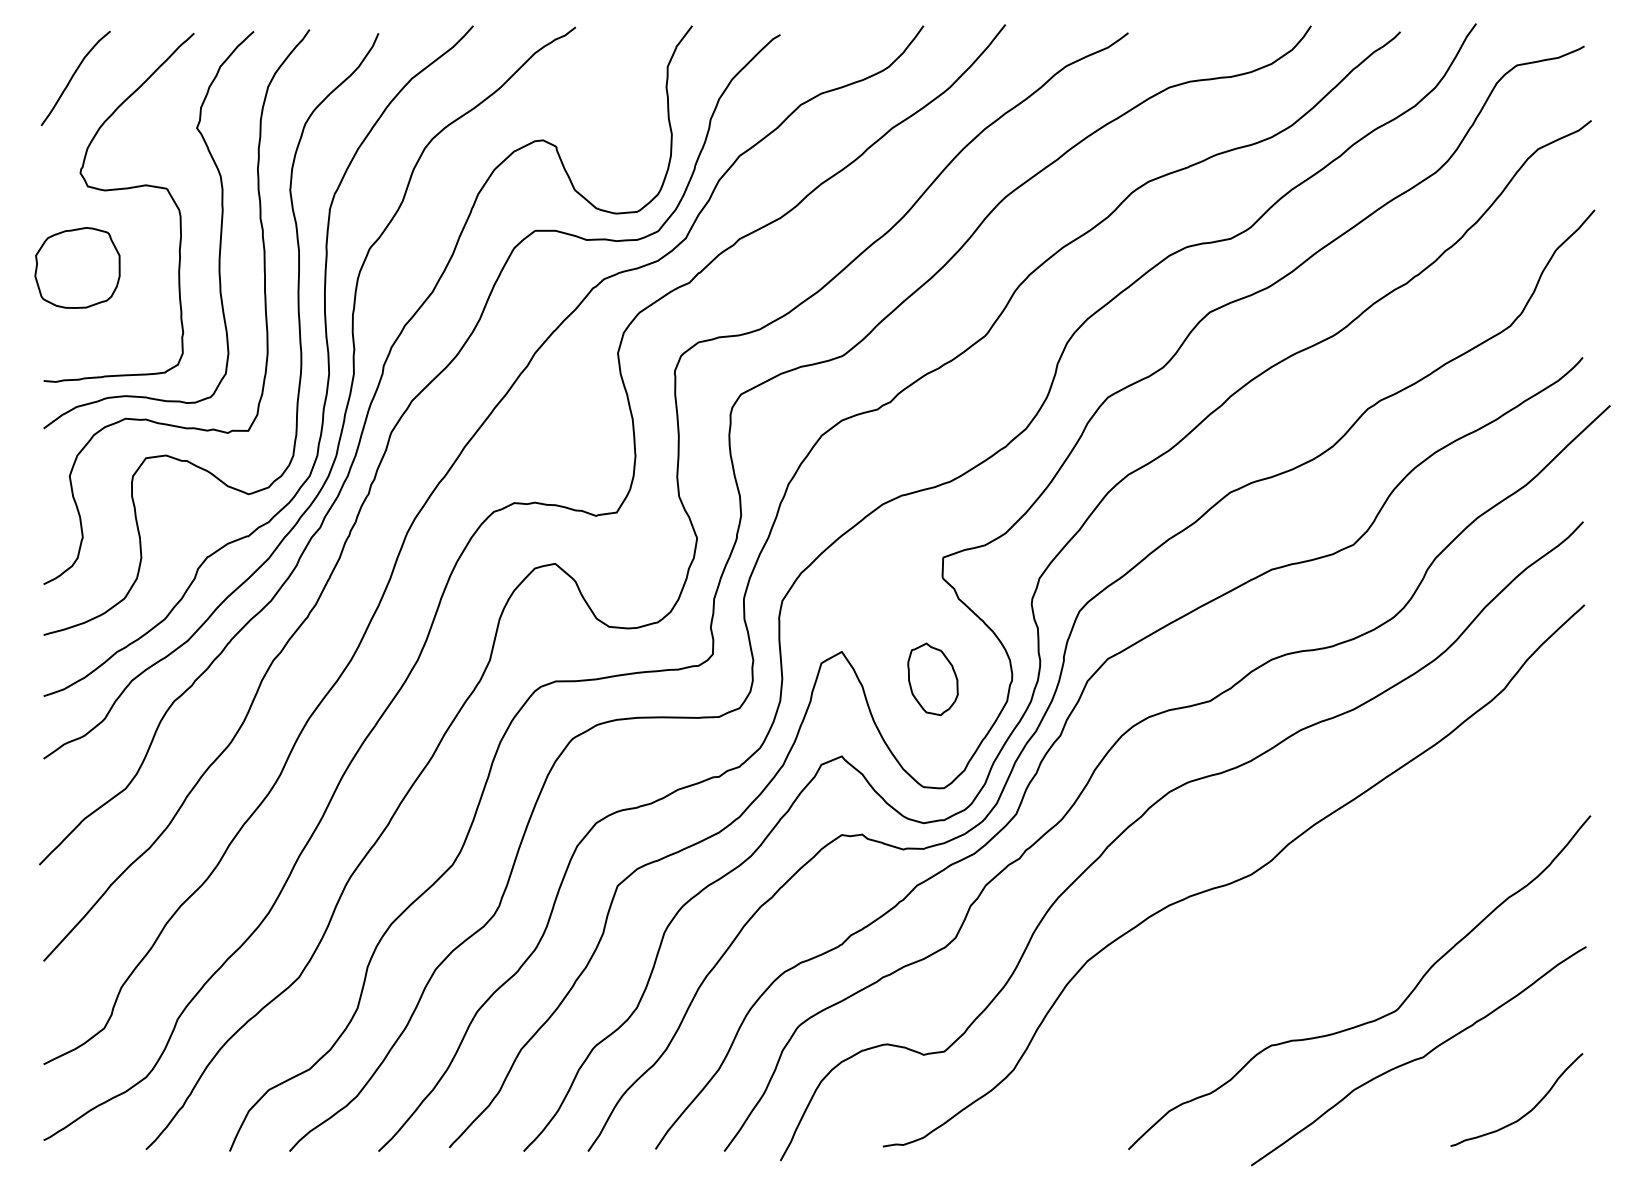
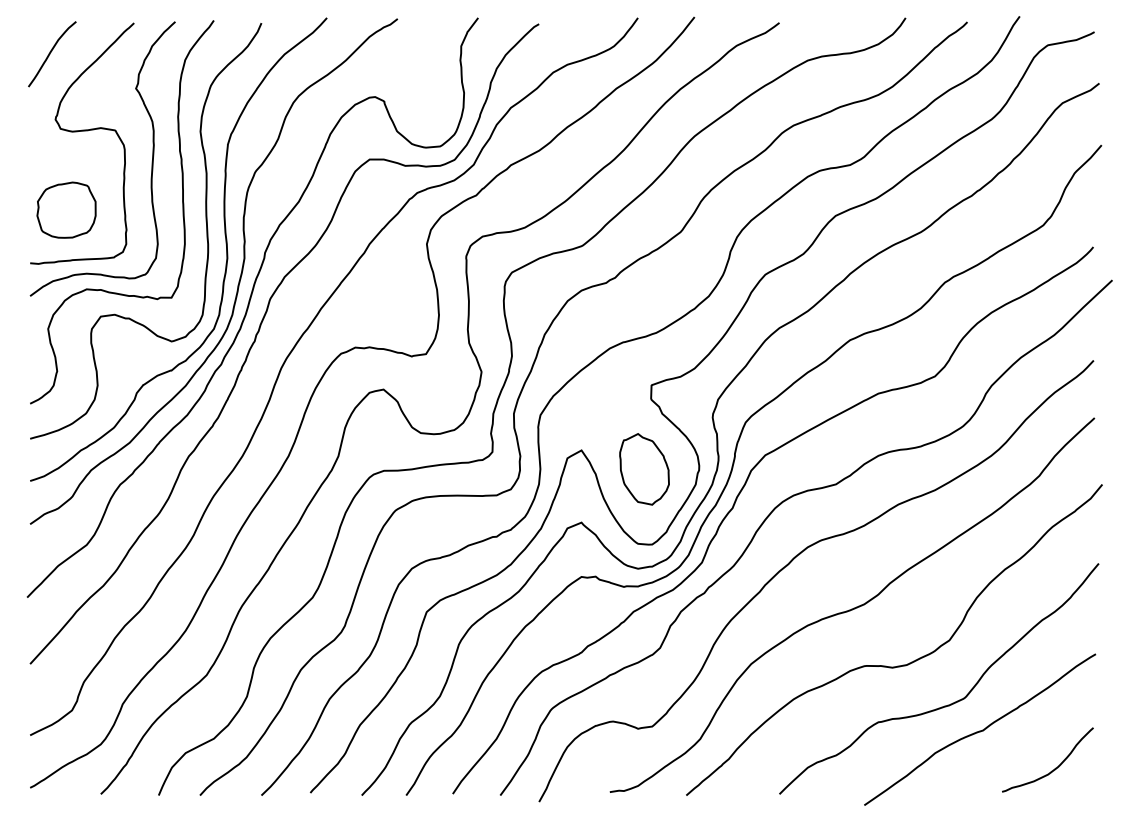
part: (77, 266) -> (66, 209), moved
part: (932, 679) -> (644, 469), size x1.43
curve: (1299, 963) -> (897, 665), added

